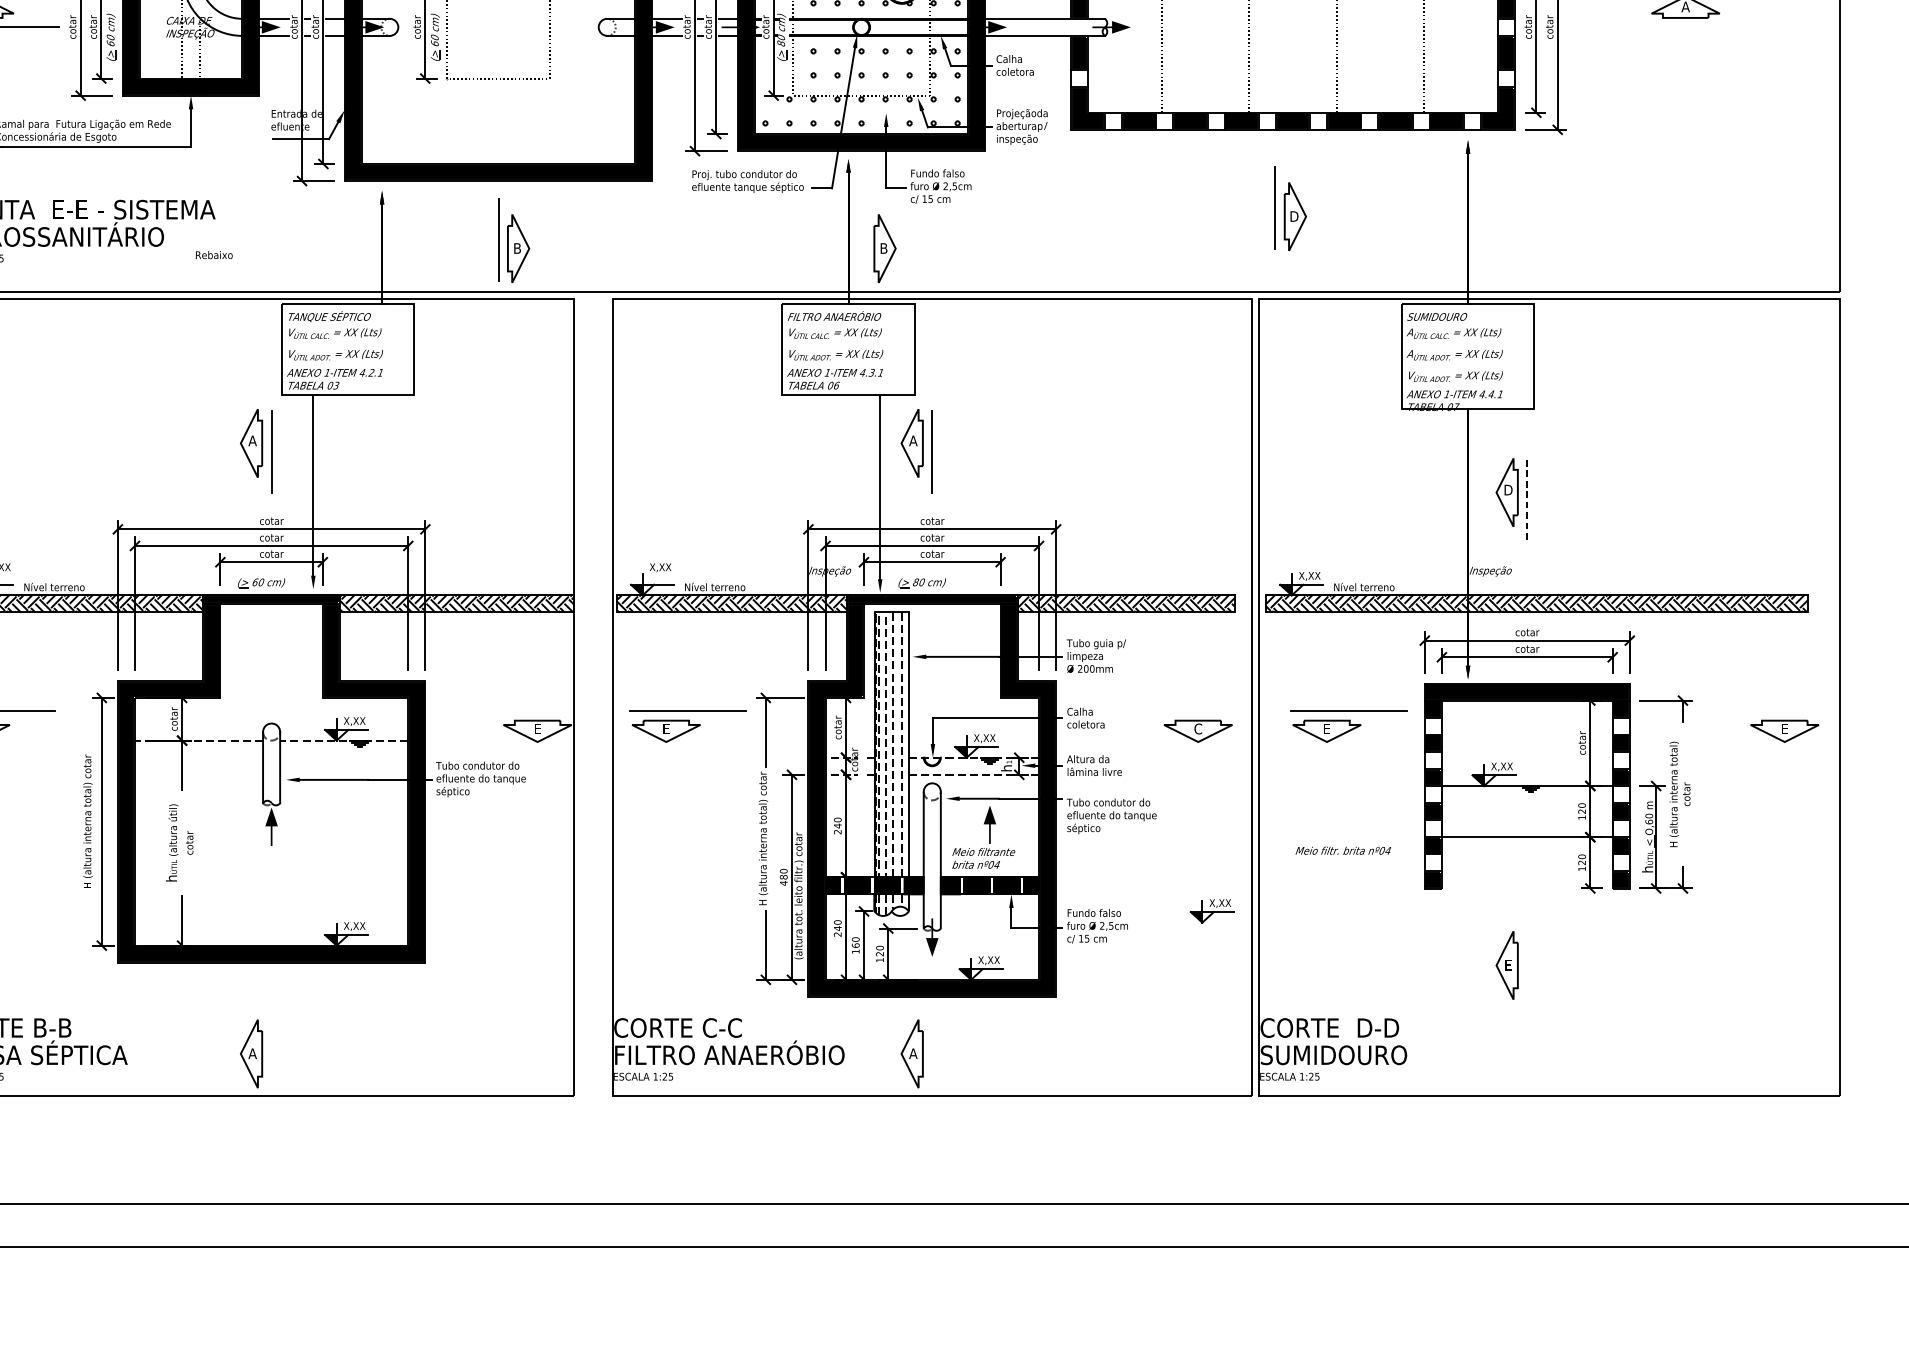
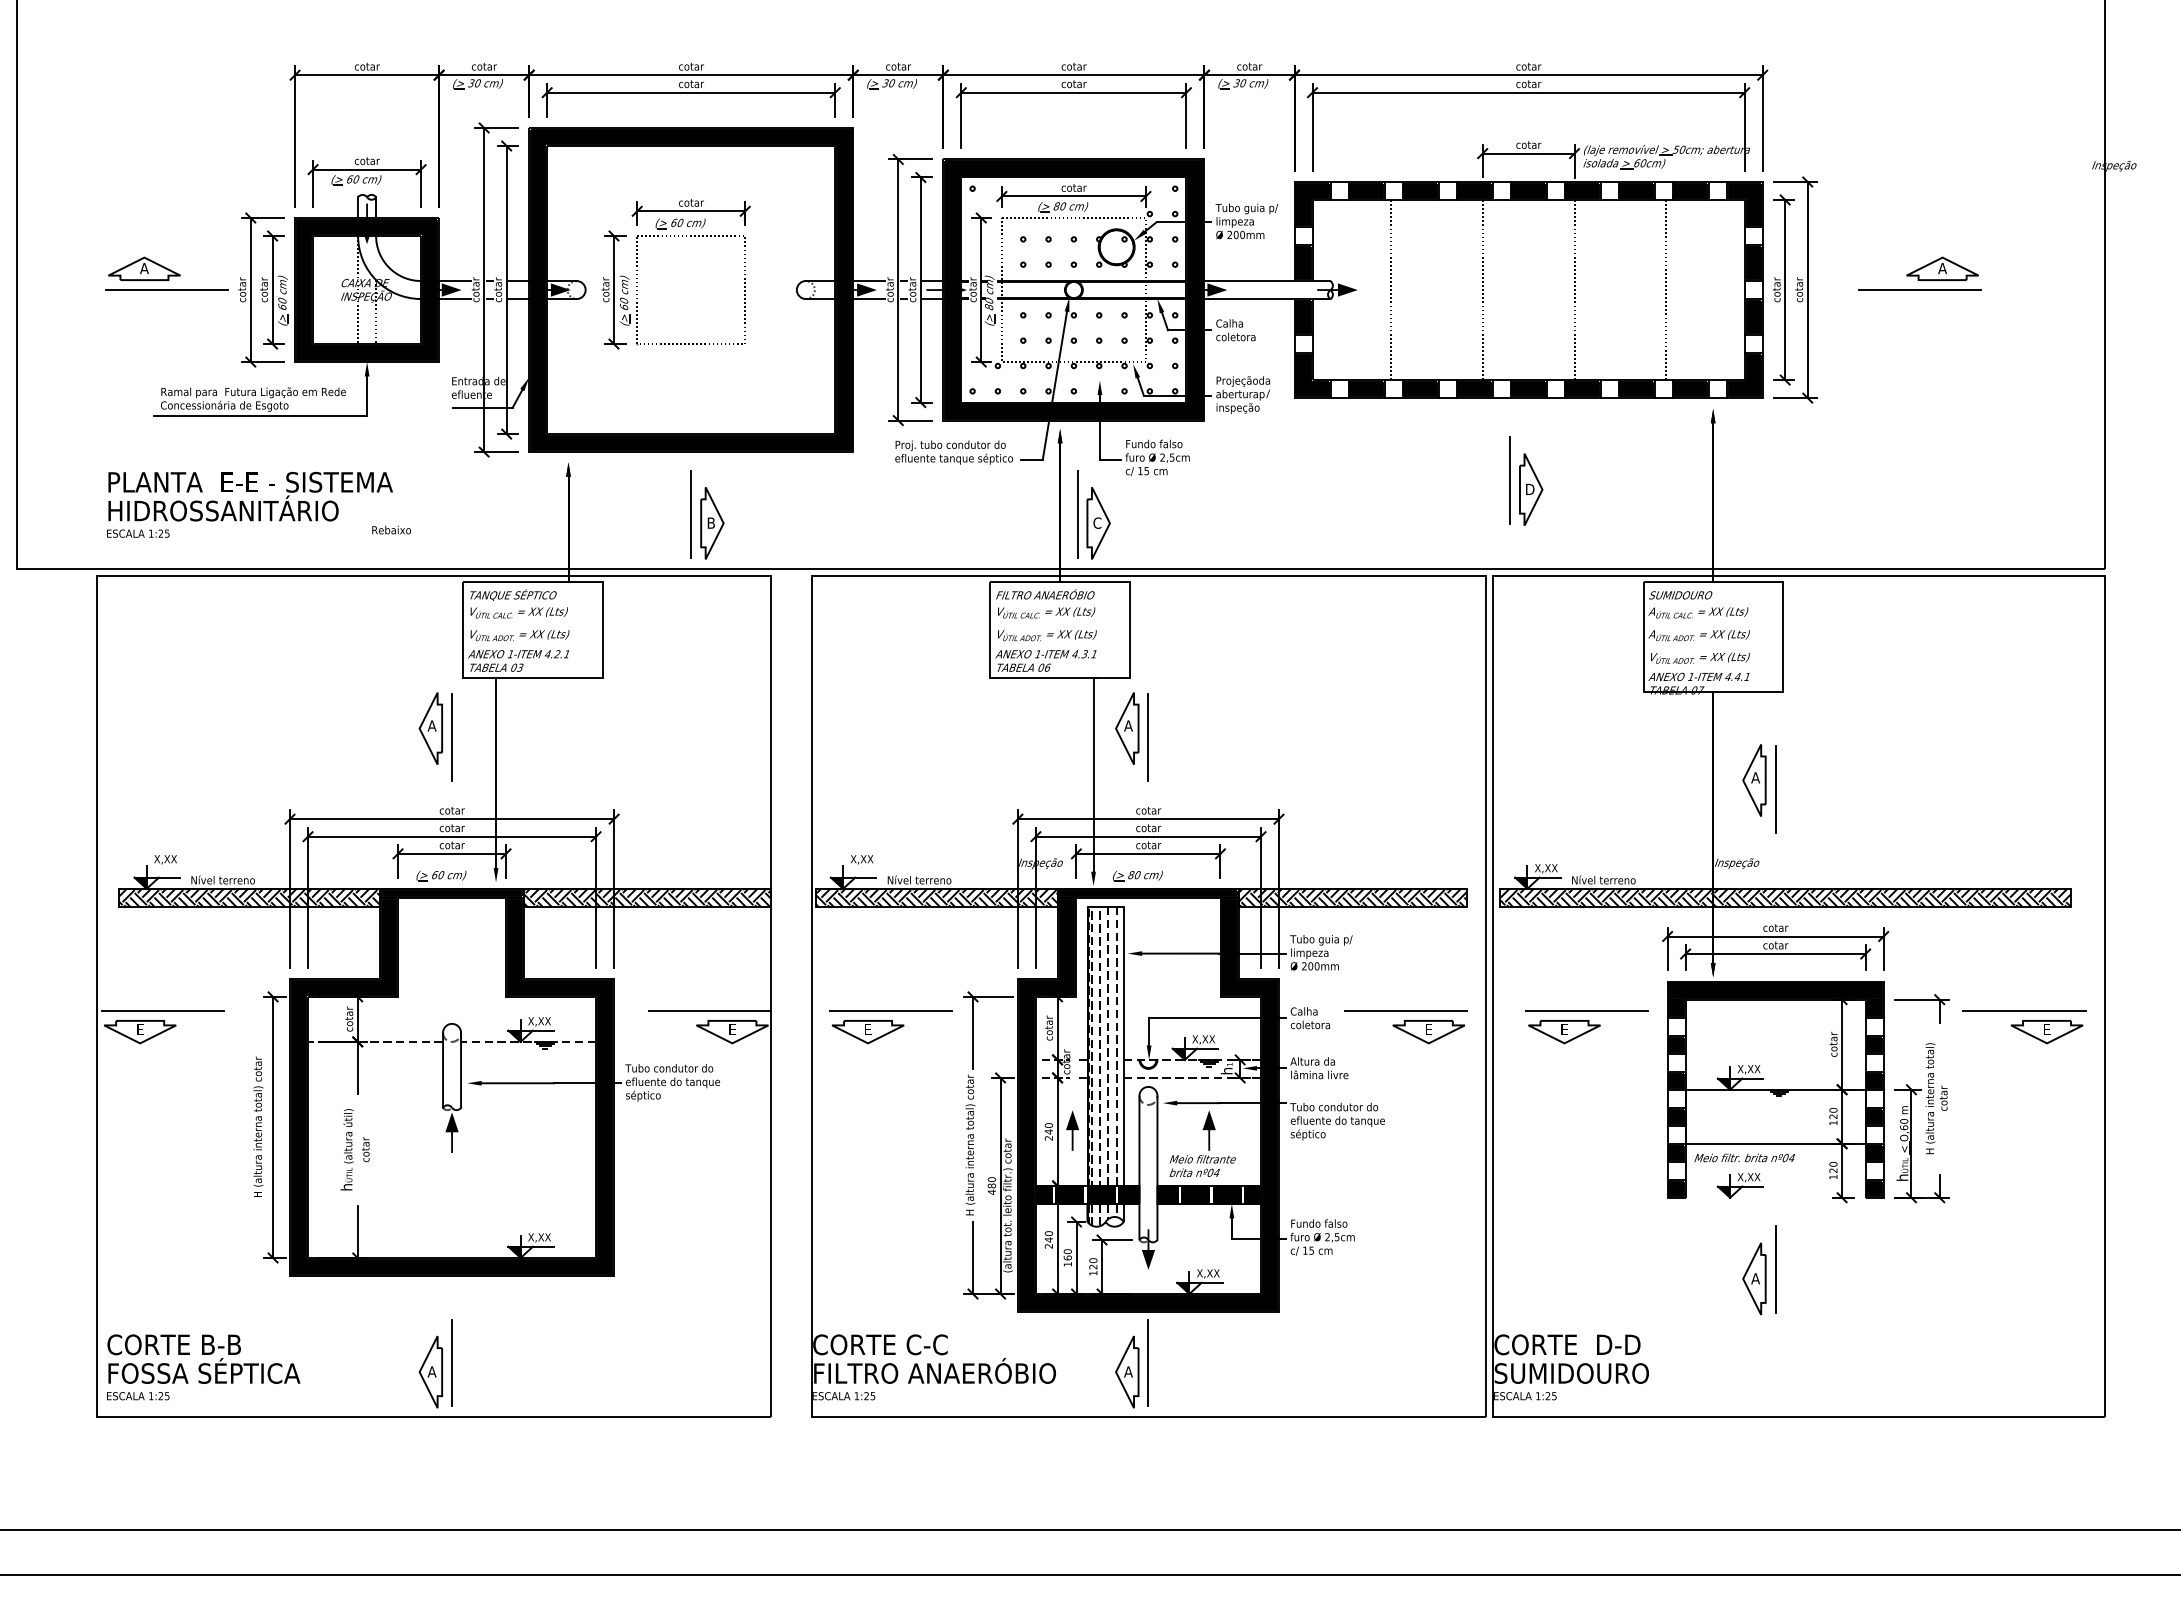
line: (1663, 27) -> (1919, 290), added
line: (864, 239) -> (1077, 513), added
text: (883, 247) -> (1097, 522), B -> C
text: (1508, 489) -> (1755, 777), D -> A
line: (1527, 502) -> (1775, 790), dashed -> solid
line: (515, 710) -> (709, 1010), added
line: (1176, 710) -> (1405, 1010), added
line: (1763, 710) -> (2024, 1010), added
text: (1197, 728) -> (1428, 1029), C -> E
fill: (860, 824) -> (1072, 1130), added
text: (1343, 850) -> (1744, 1157), moved
part: (1211, 911) -> (1739, 1185), moved
line: (1527, 956) -> (1775, 1269), added
text: (1508, 965) -> (1755, 1278), E -> A
line: (272, 1044) -> (452, 1362), added
line: (932, 1044) -> (1148, 1362), added

